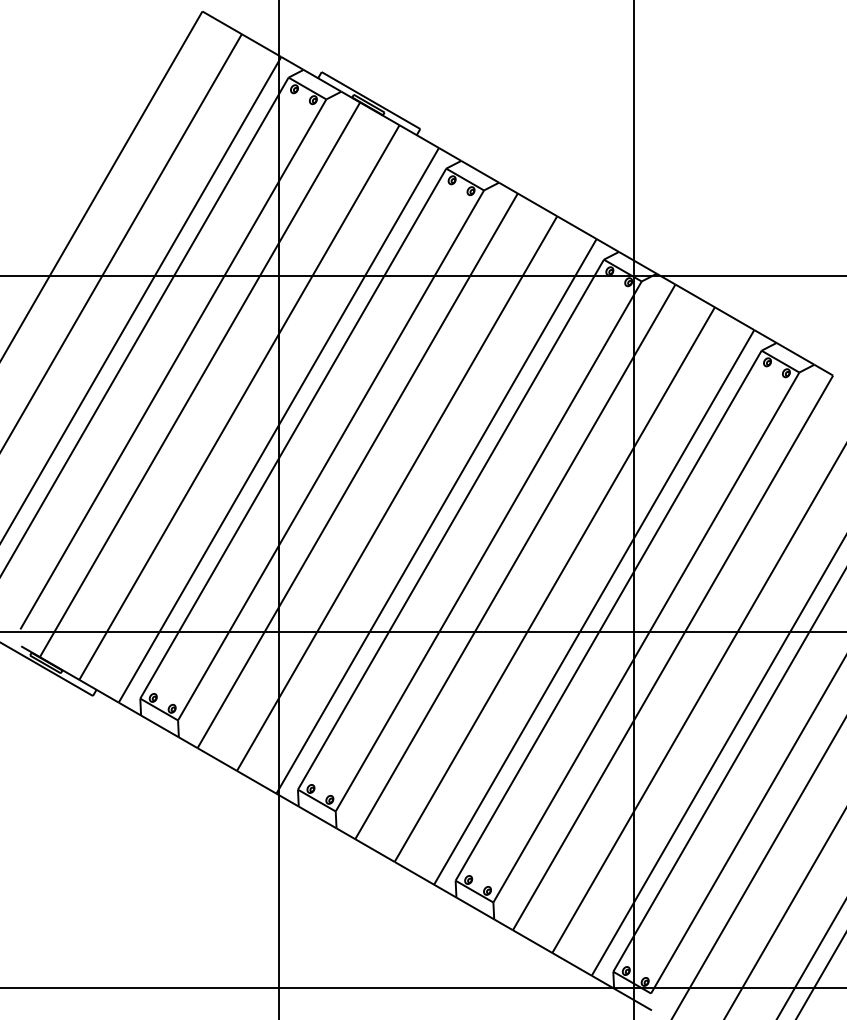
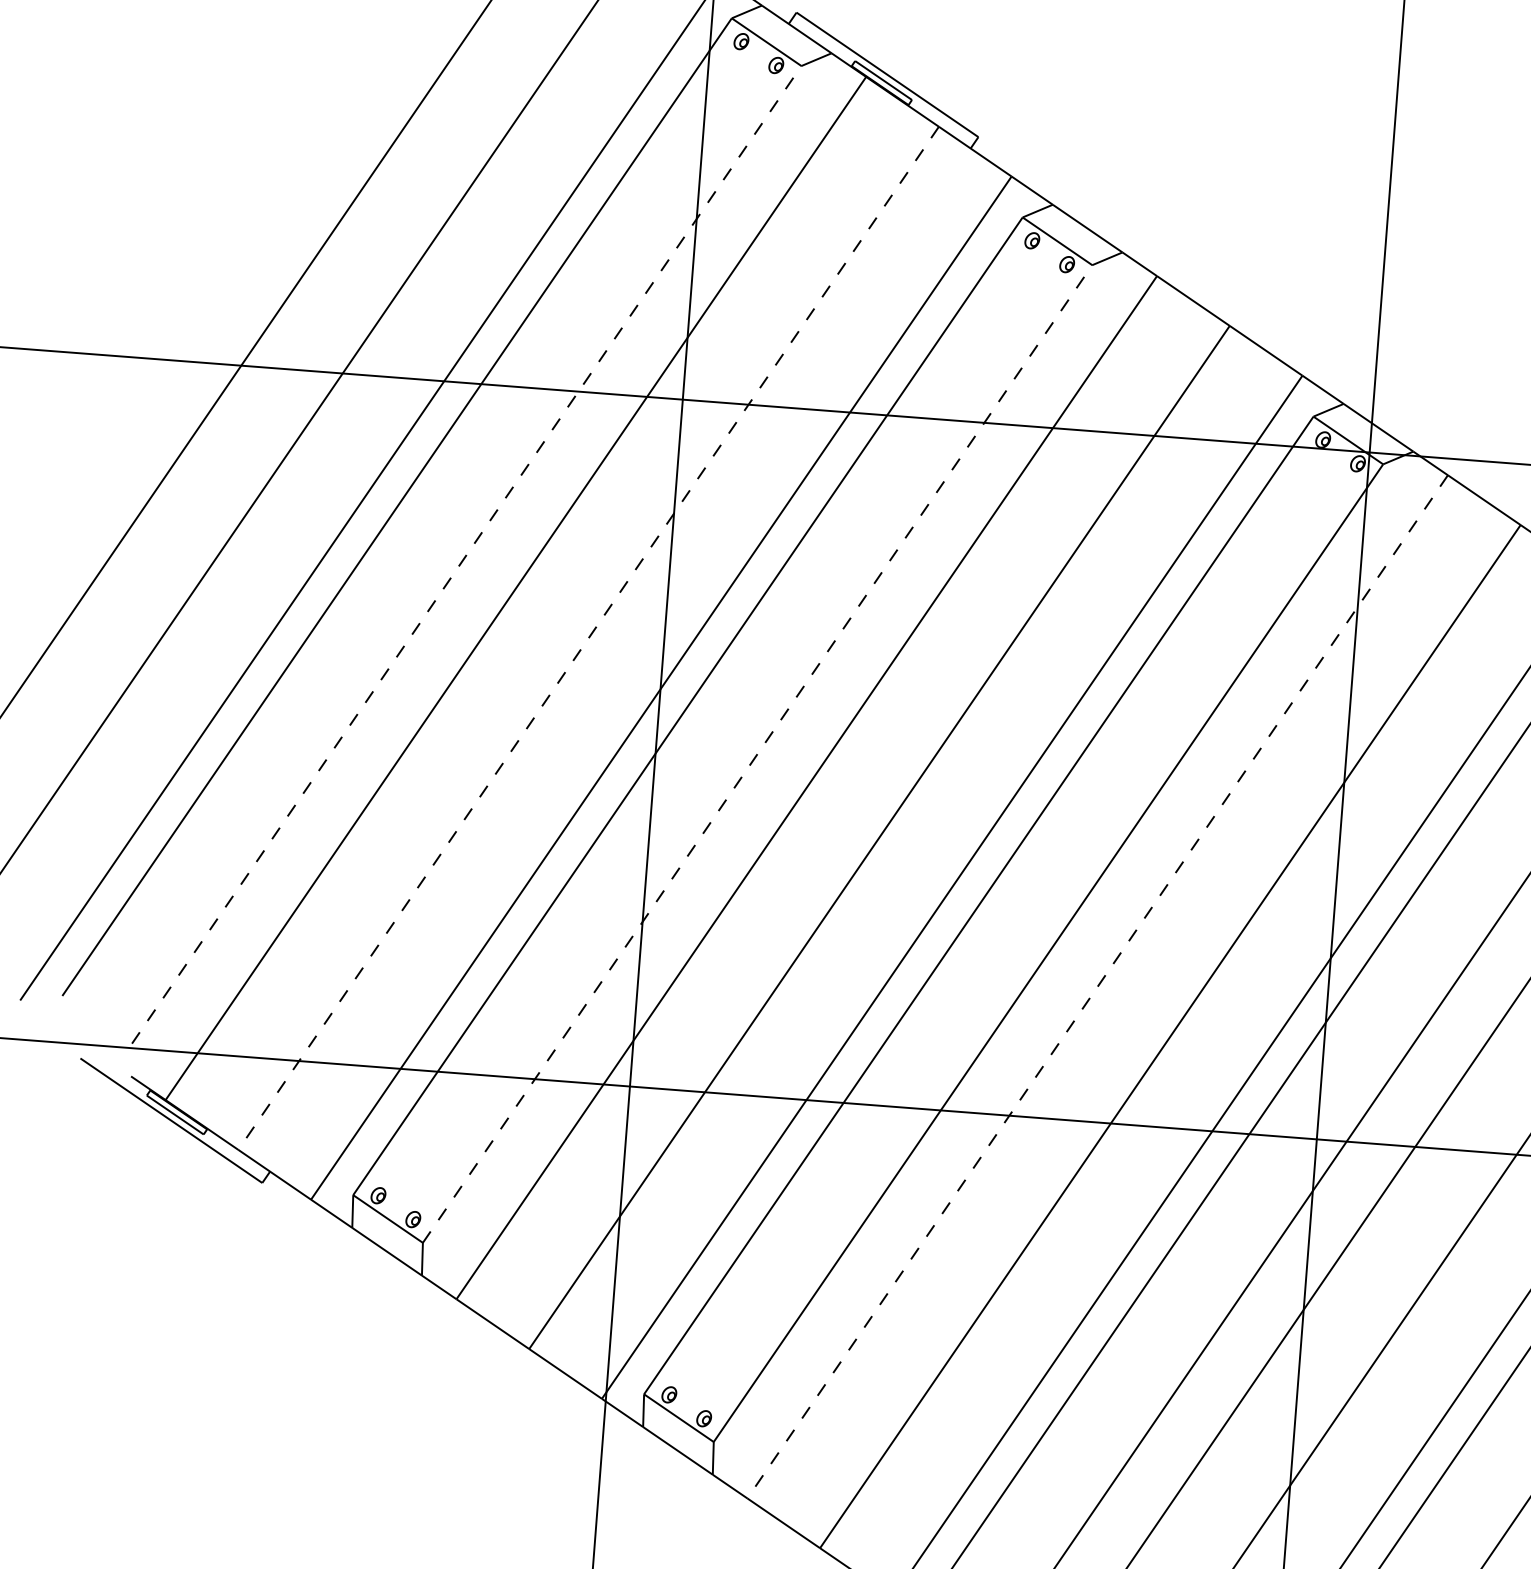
line: (173, 364) -> (466, 555), solid -> dashed
line: (239, 403) -> (588, 640), solid -> dashed
line: (331, 455) -> (758, 754), solid -> dashed
line: (515, 562) -> (1097, 988), solid -> dashed

